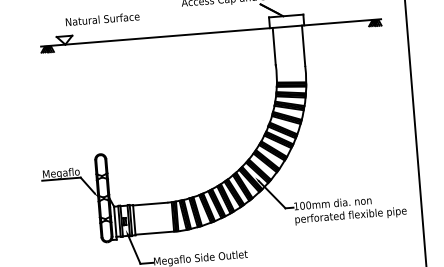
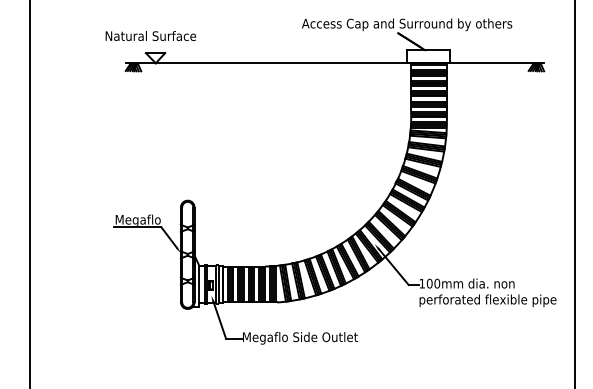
text: (102, 18) -> (150, 35), moved
hatch: (289, 52) -> (428, 95), added
hatch: (151, 218) -> (243, 284), added

